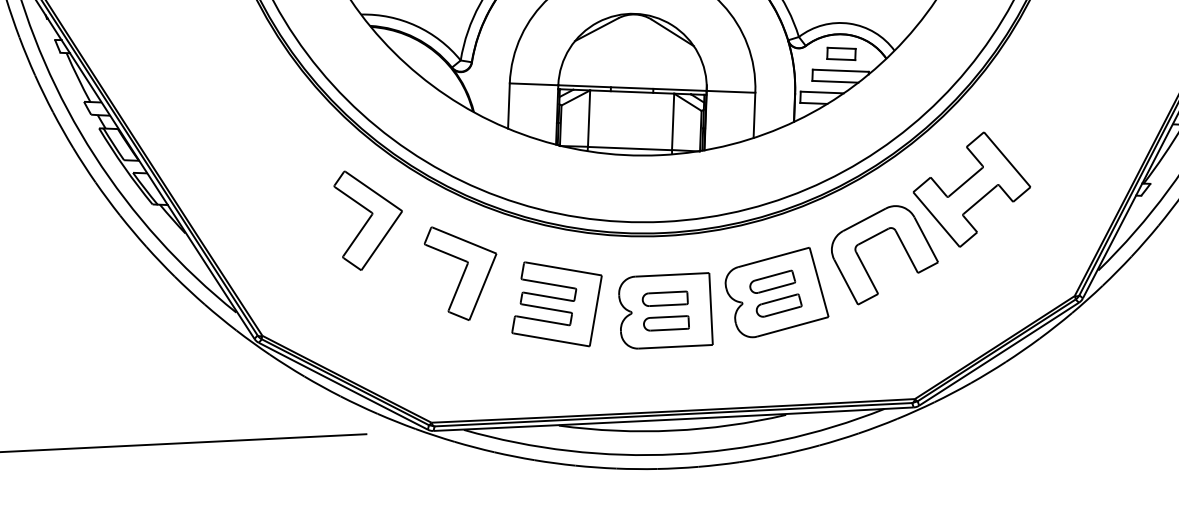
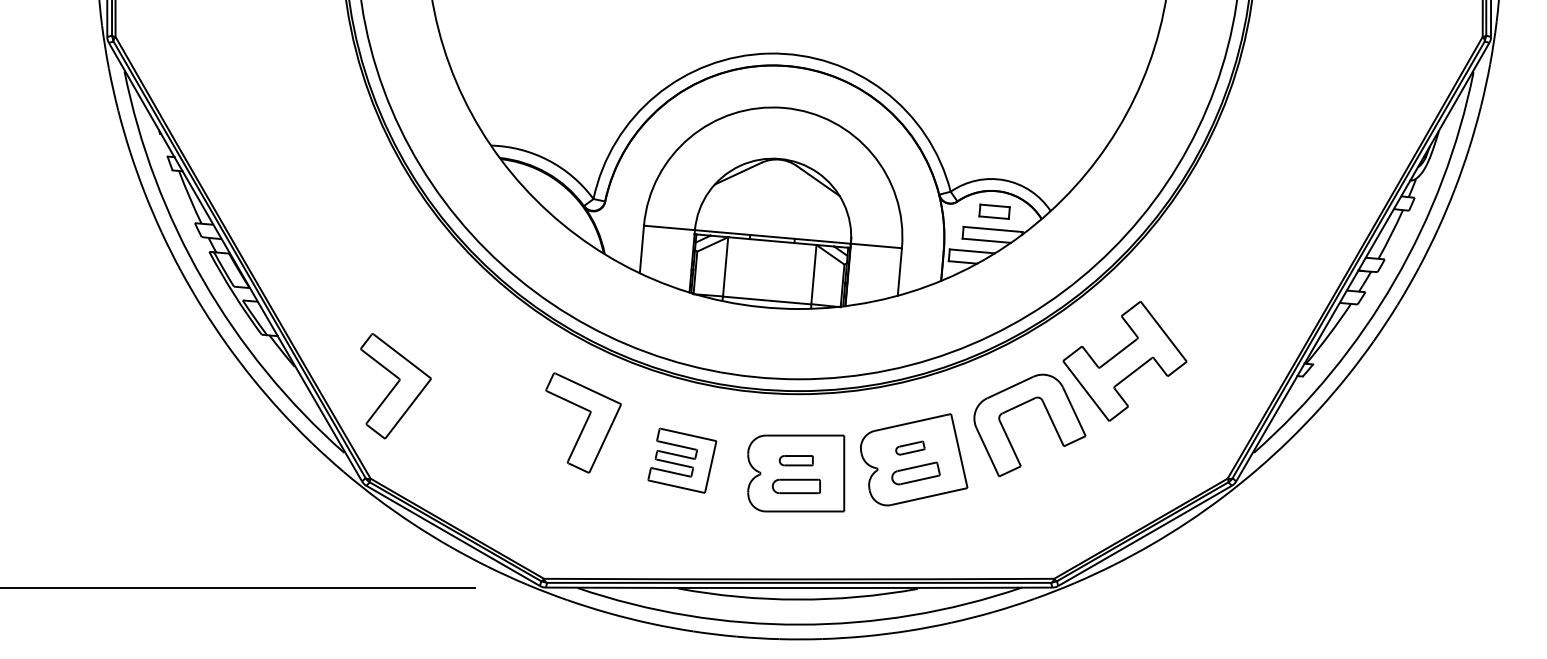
part: (368, 220) -> (395, 386), moved
part: (772, 281) -> (910, 447), size x0.6
part: (664, 298) -> (795, 460), size x0.7
part: (557, 304) -> (682, 460), size x0.7

